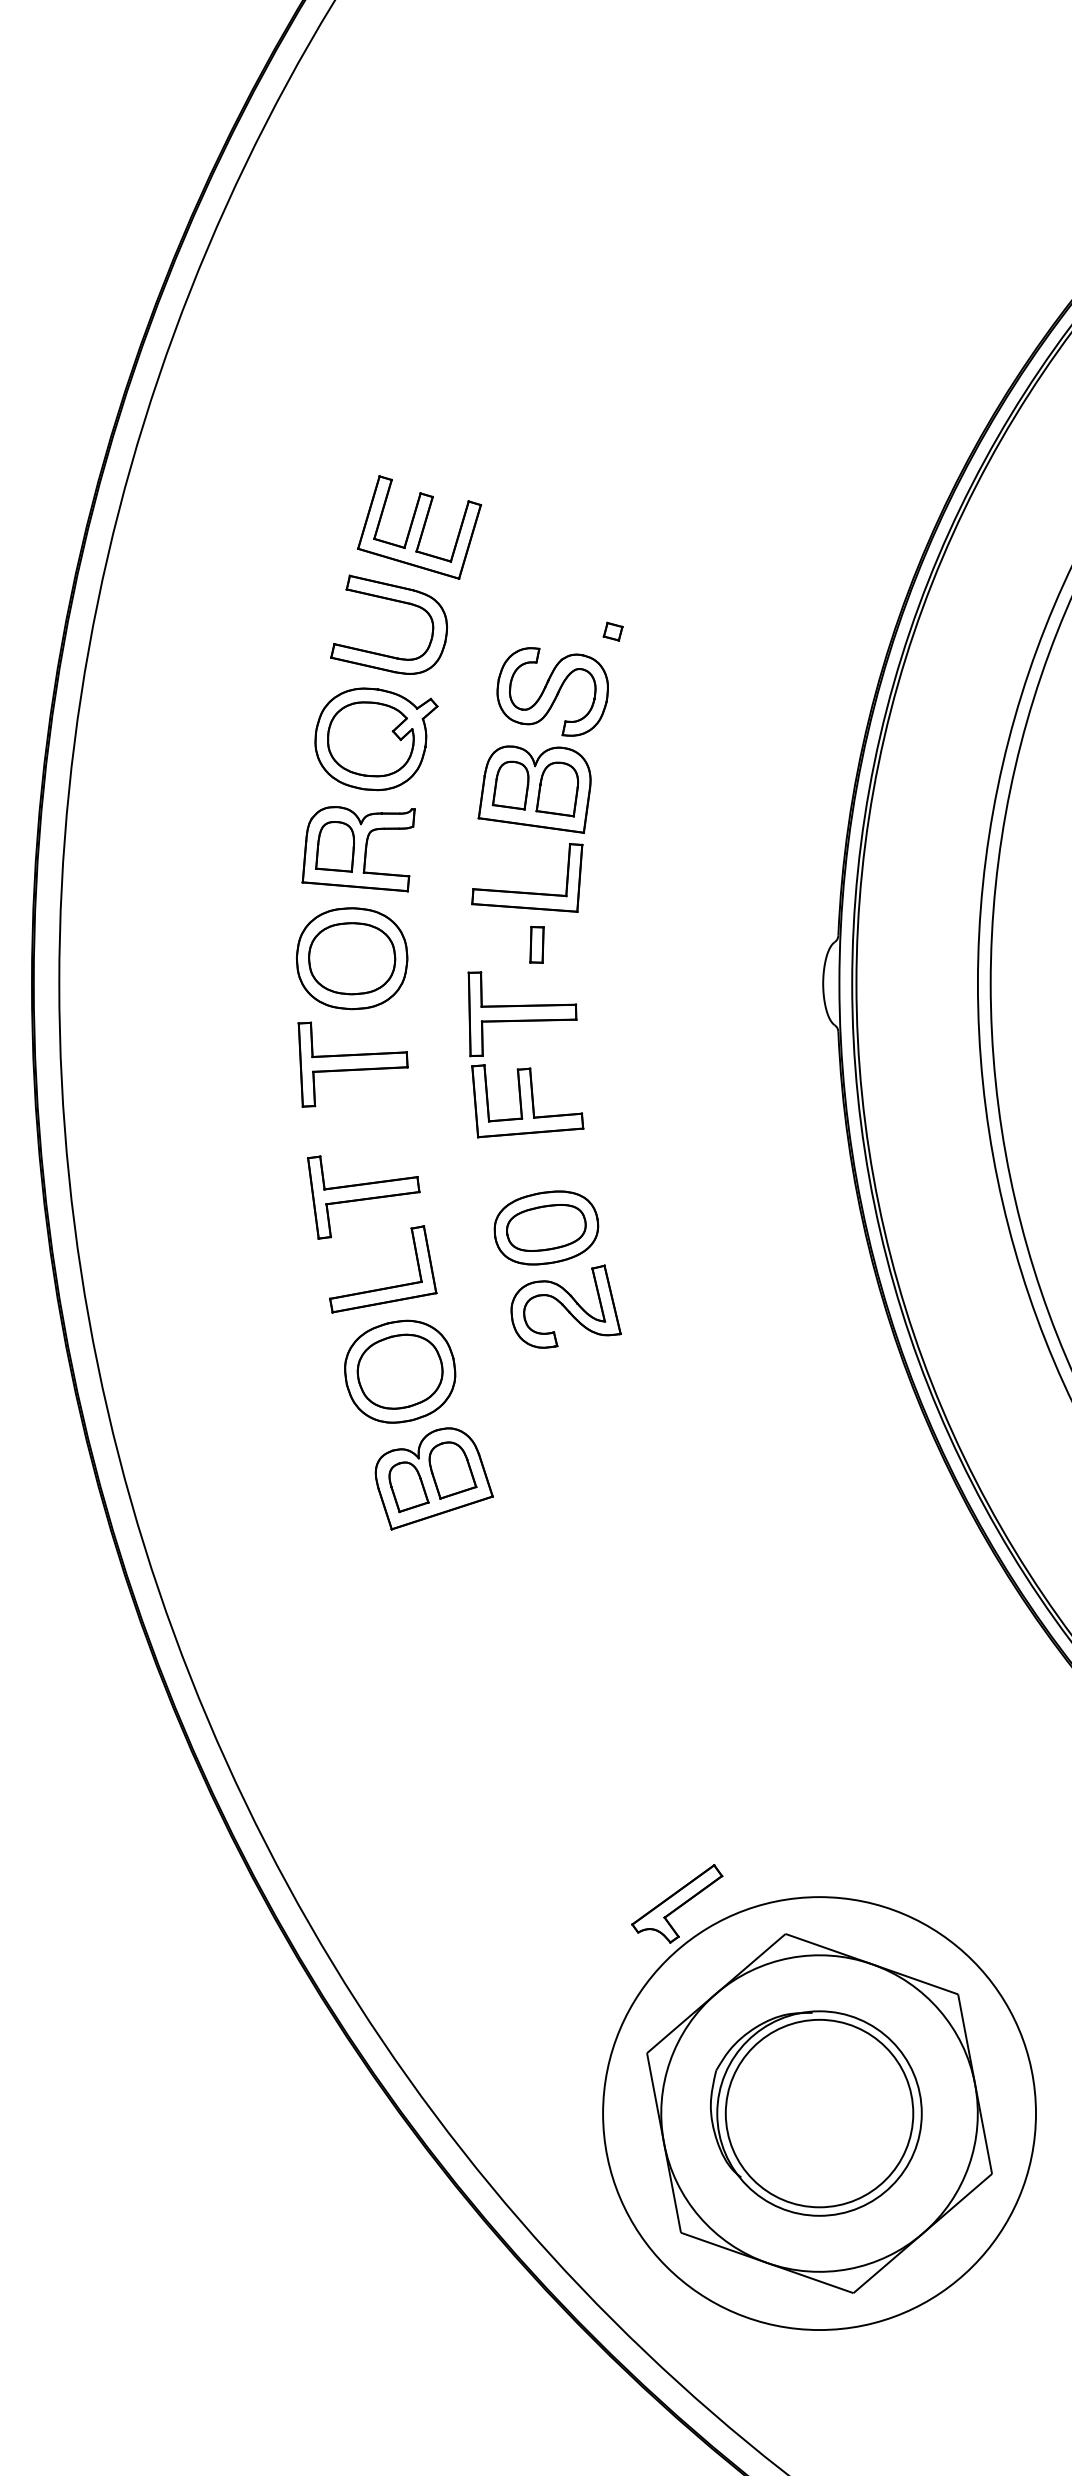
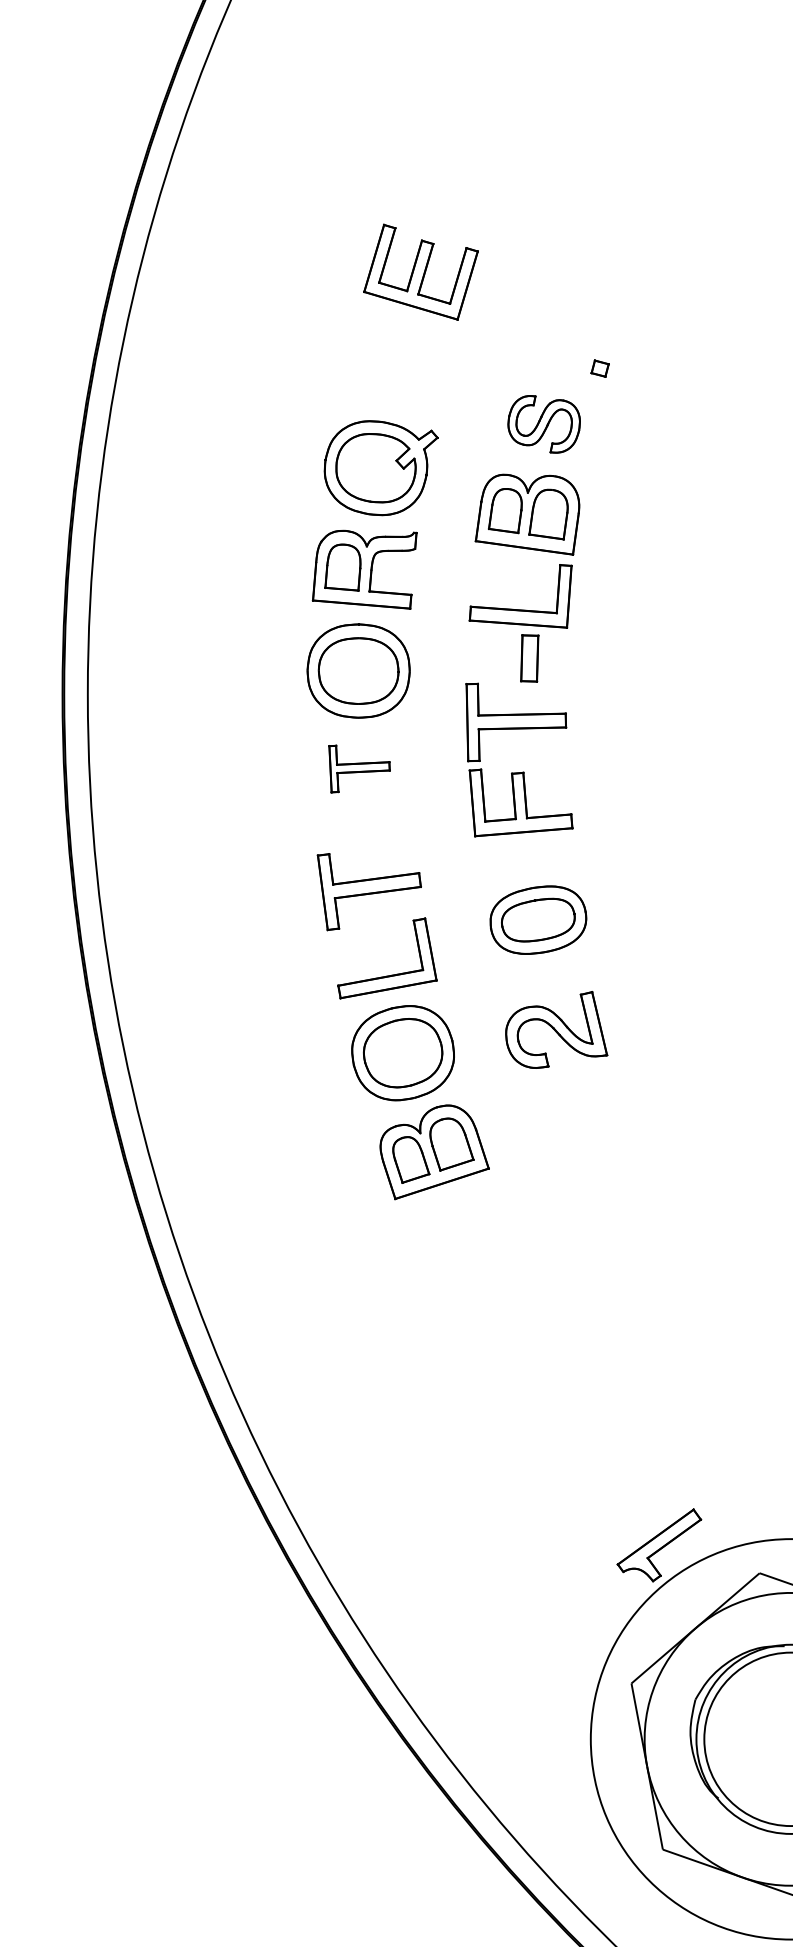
part: (393, 601) -> (396, 340), removed
part: (552, 691) -> (544, 423), size x0.7
part: (536, 944) -> (529, 657), size x1.4
part: (352, 1064) -> (359, 768), size x0.6
part: (565, 1306) -> (556, 1029), moved

